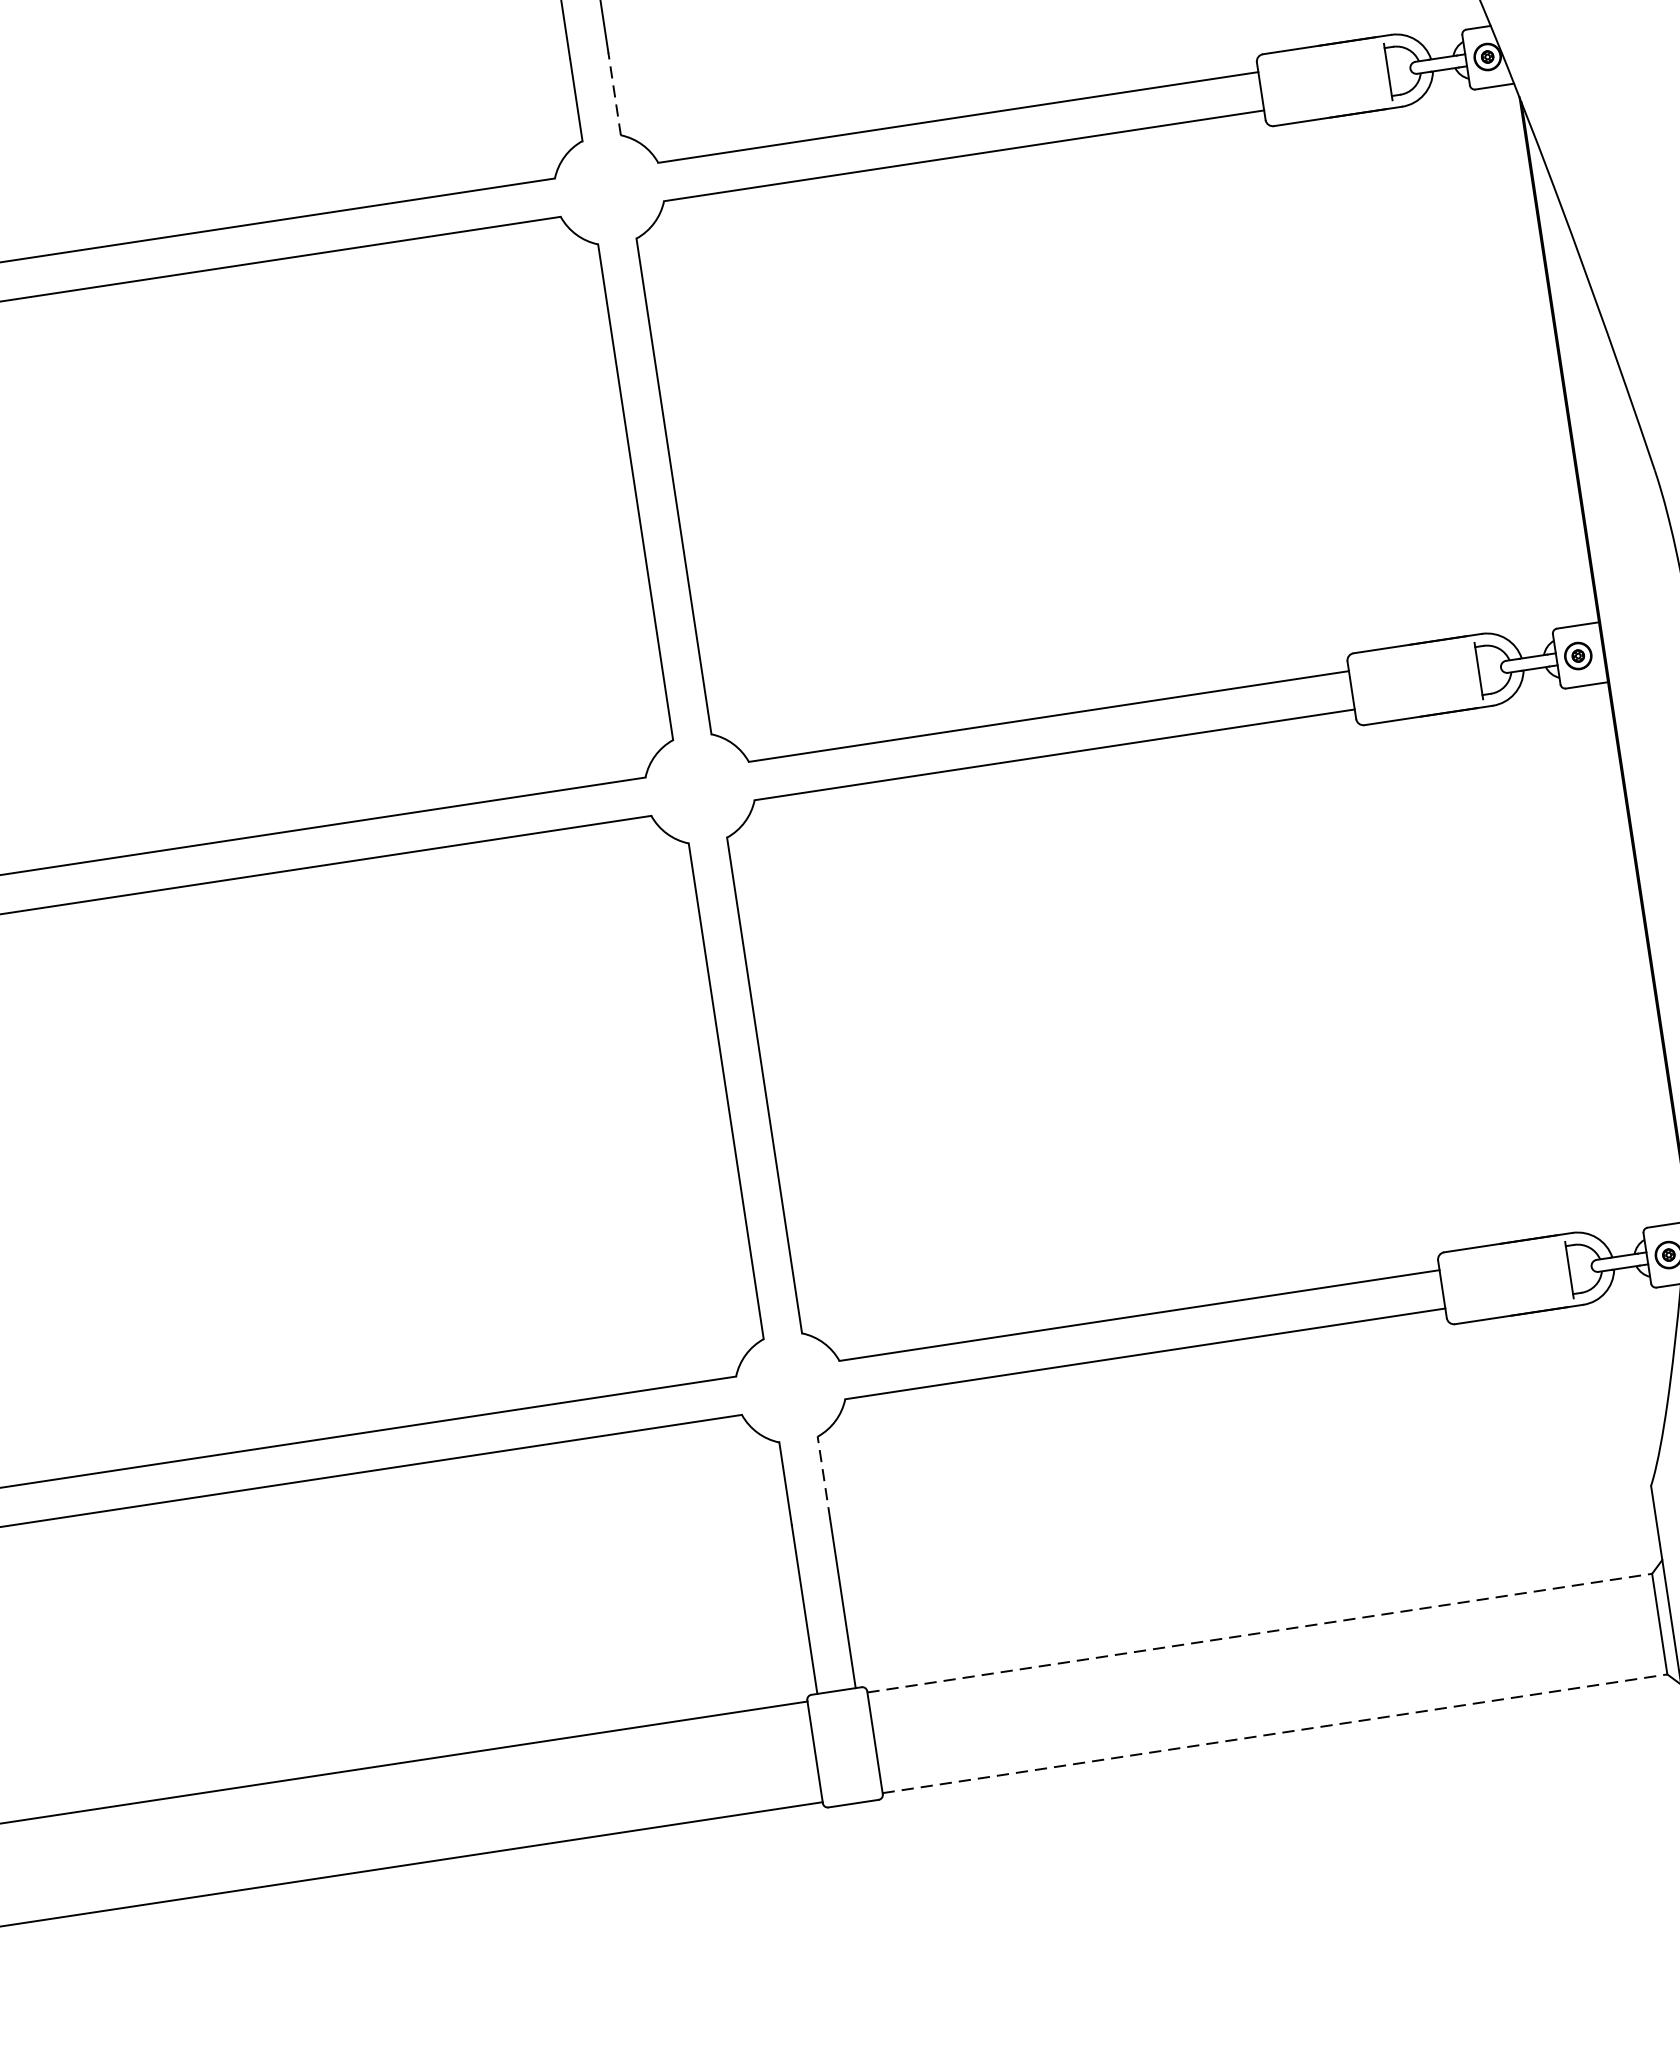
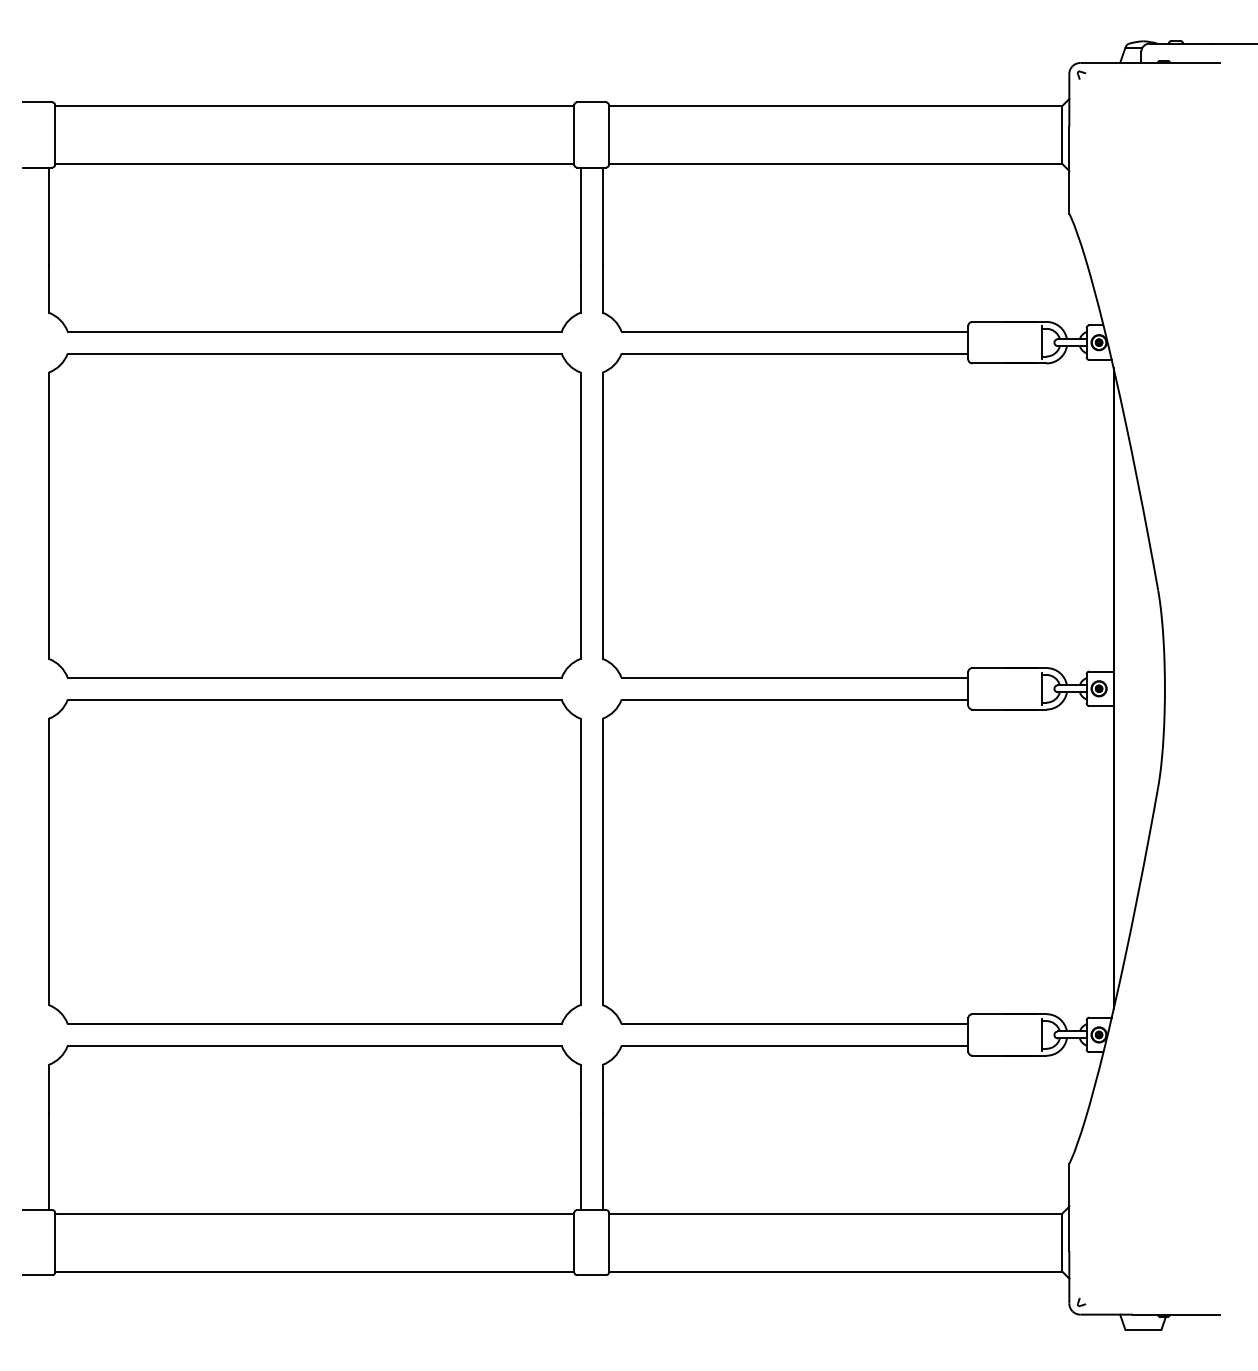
line: (614, 94) -> (602, 289), dashed -> solid
line: (823, 1477) -> (602, 1088), dashed -> solid
line: (1259, 1633) -> (835, 1213), dashed -> solid
line: (1274, 1733) -> (835, 1271), dashed -> solid

